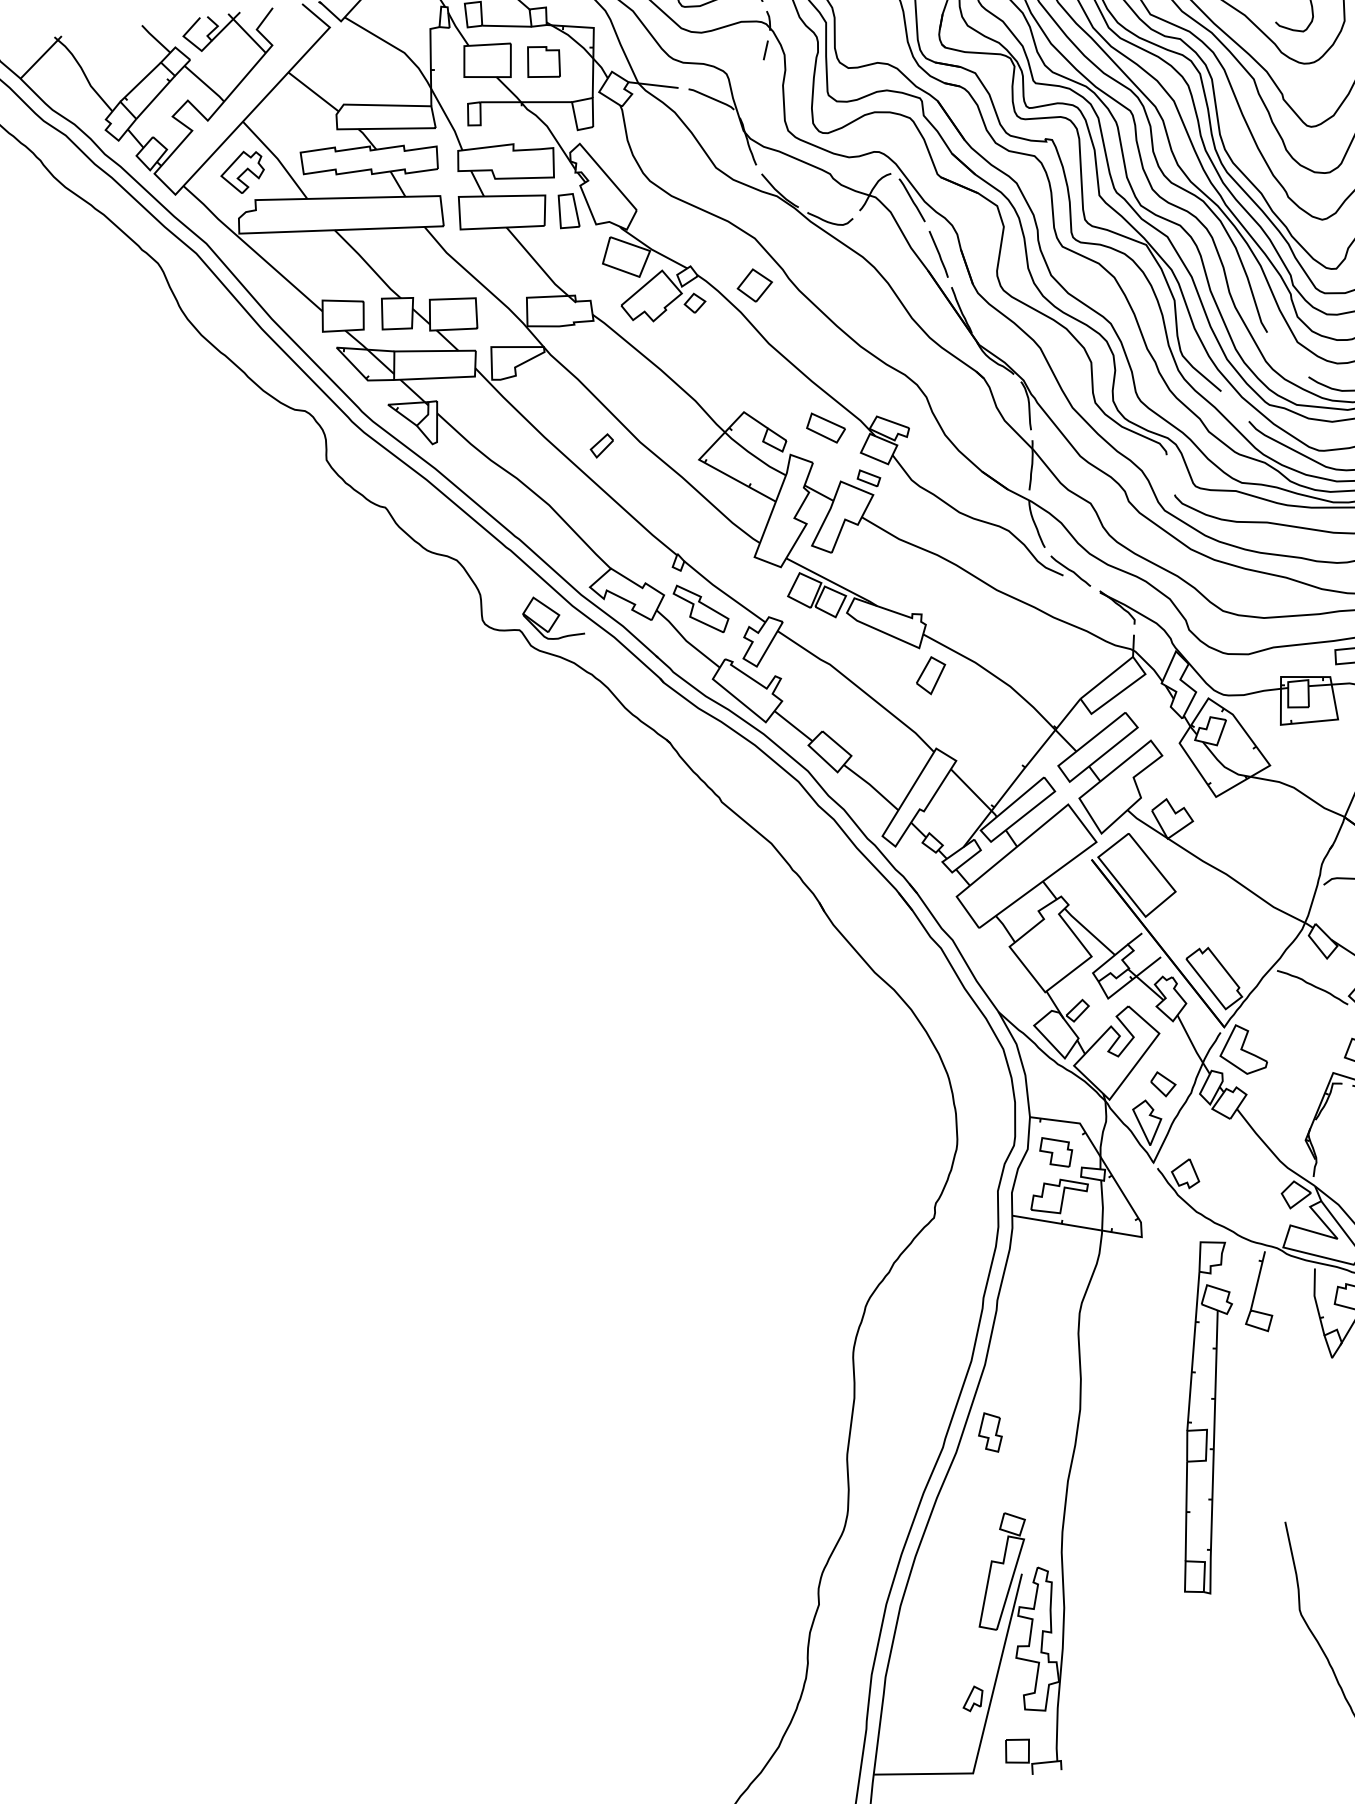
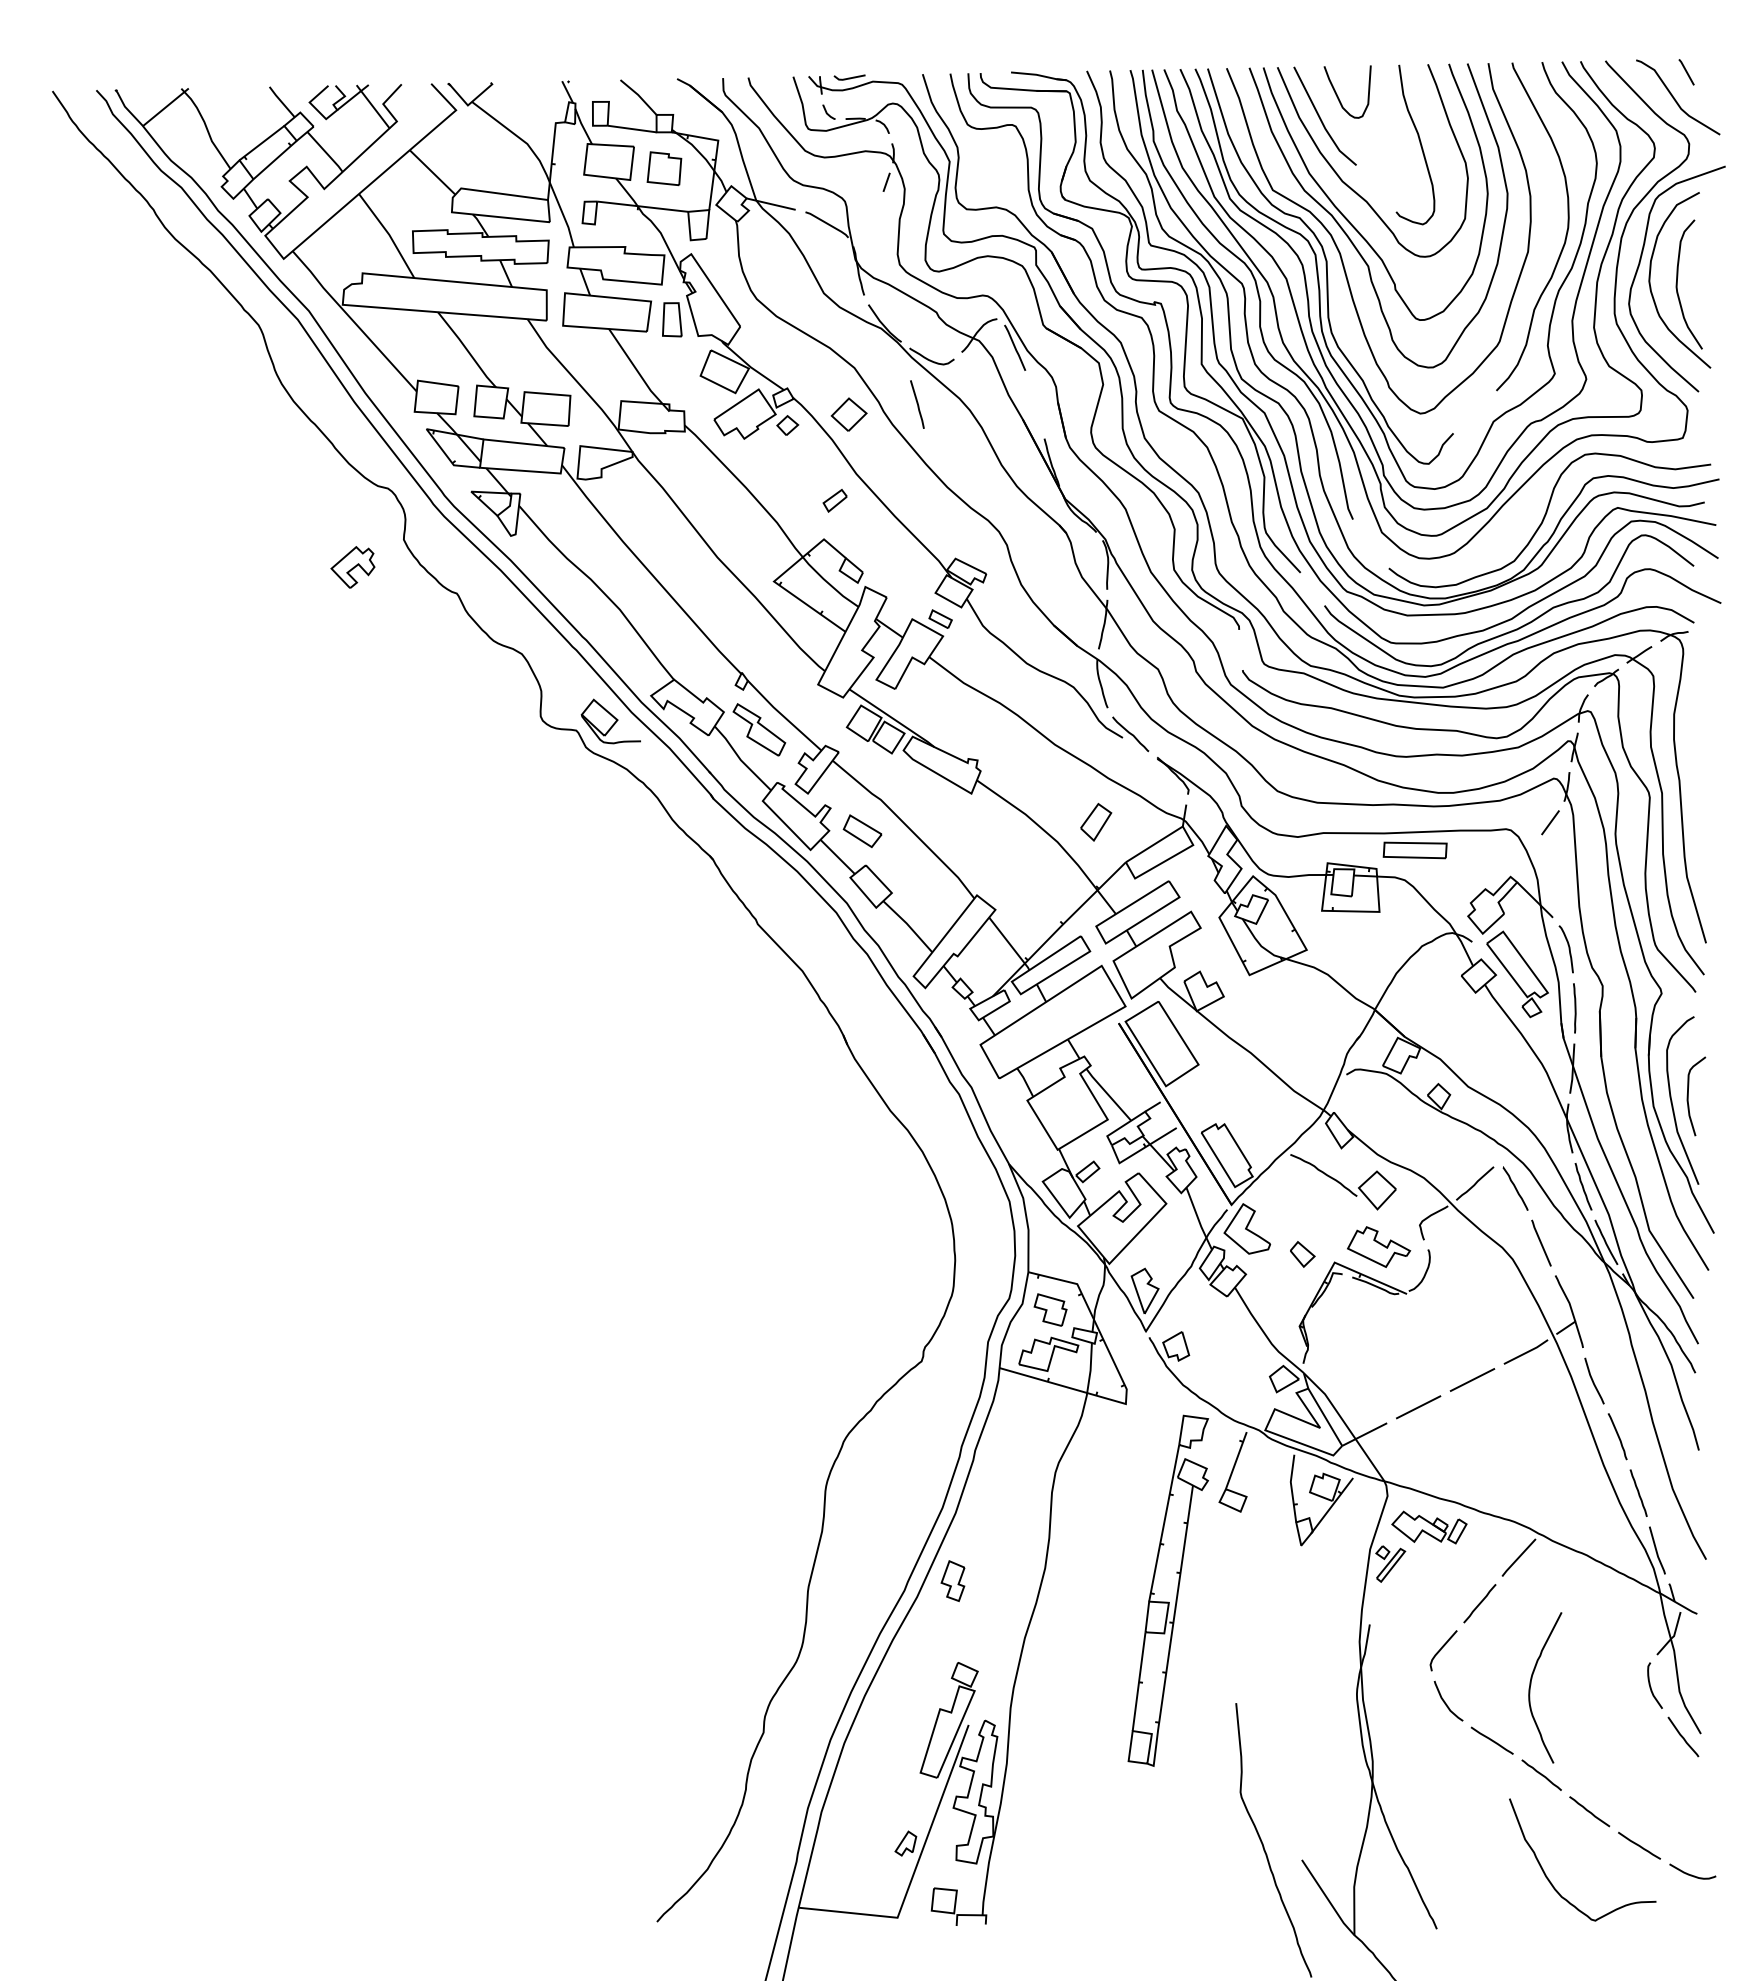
part: (242, 172) -> (352, 567), moved
line: (938, 254) -> (917, 404), moved
part: (825, 427) -> (862, 830), moved
part: (601, 445) -> (834, 500), moved
part: (931, 675) -> (1096, 822), moved
part: (1163, 1084) -> (1302, 1254), moved

